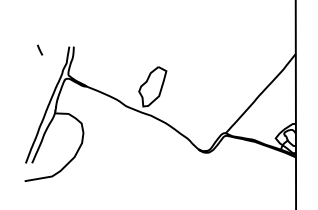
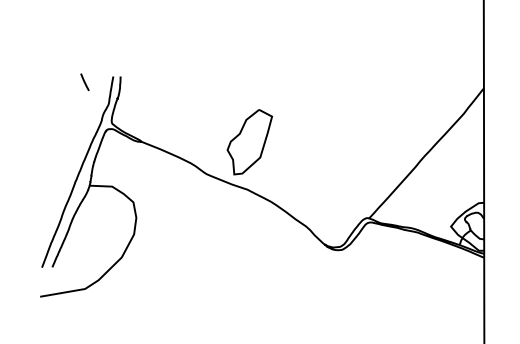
line: (40, 49) -> (85, 81), moved

